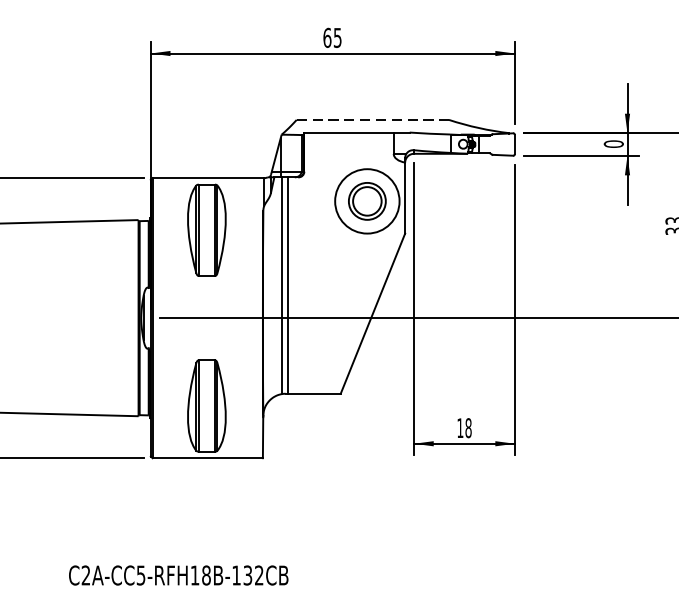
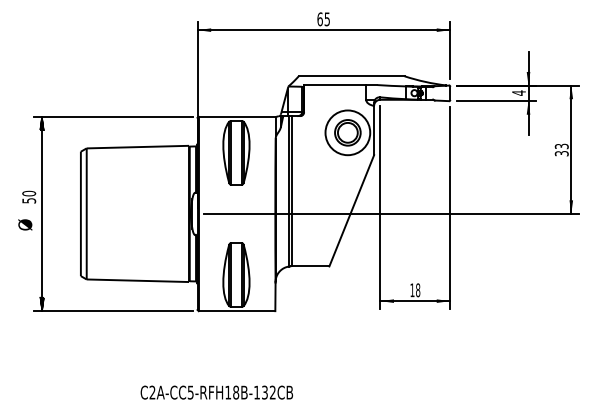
line: (372, 120) -> (351, 76), dashed -> solid
text: (613, 143) -> (518, 92), 0 -> 4

